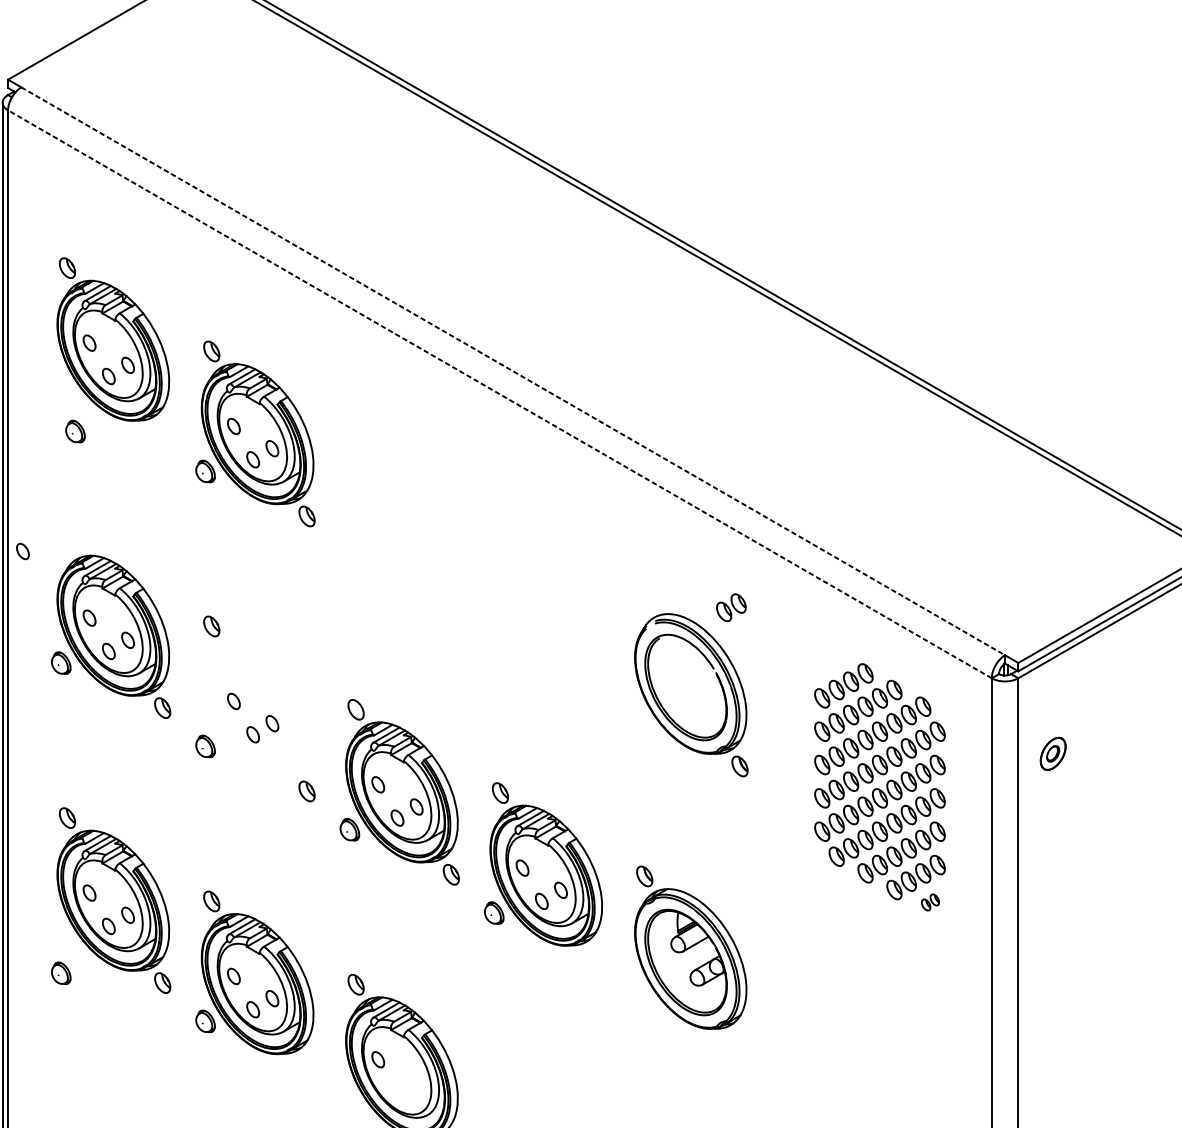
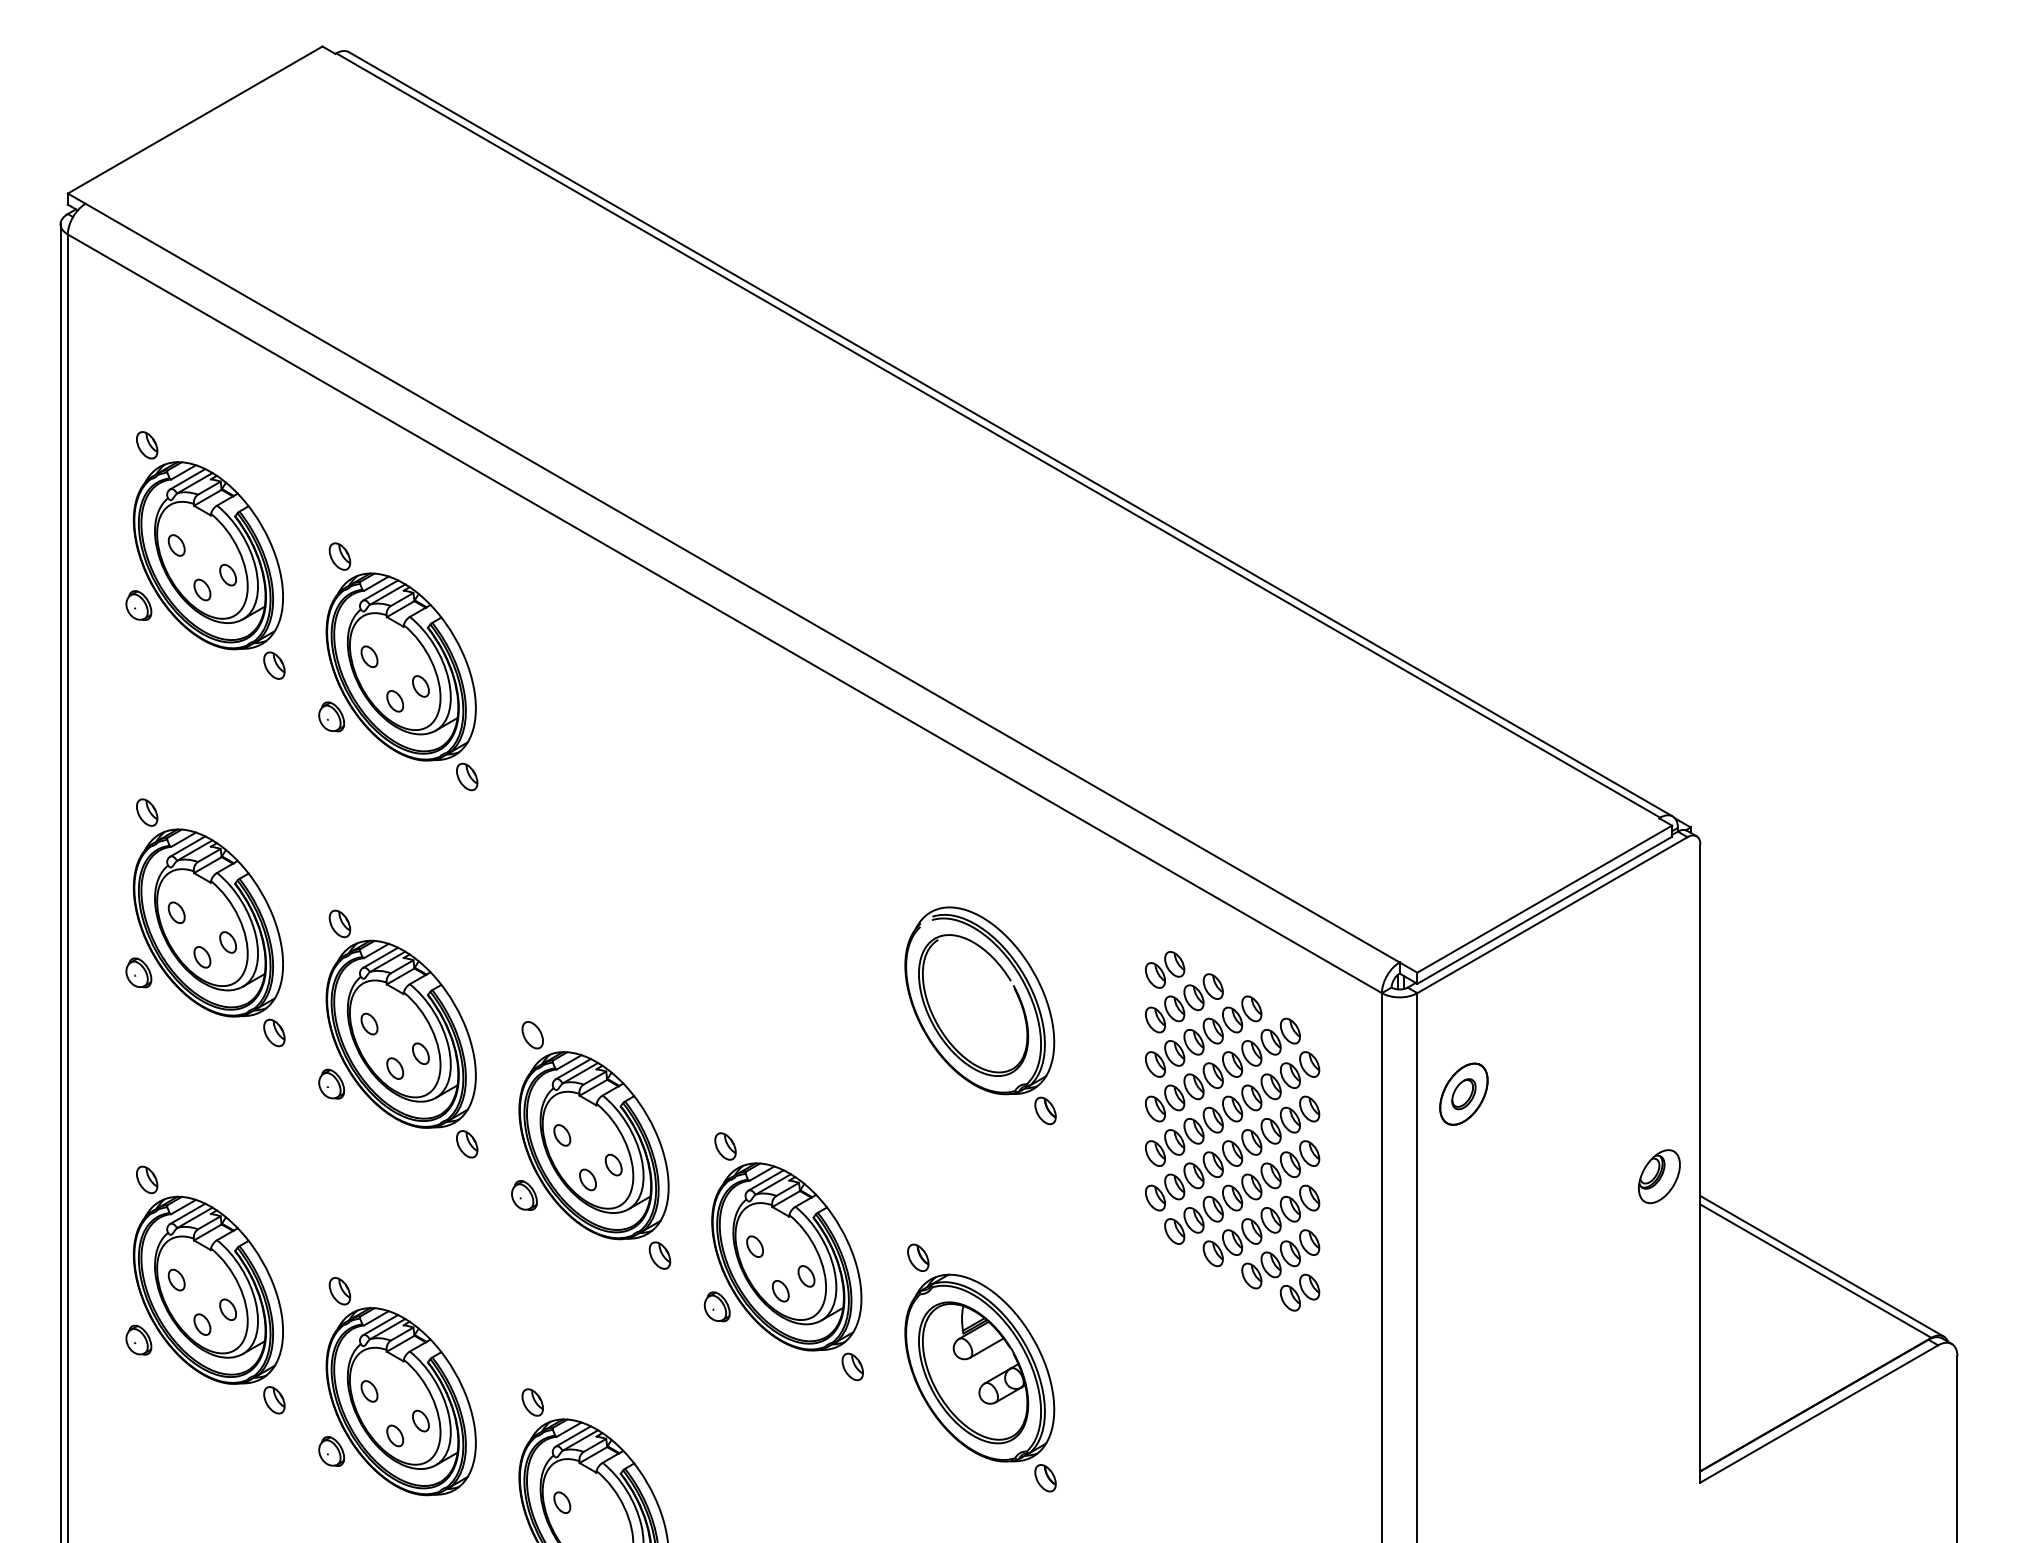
line: (513, 371) -> (742, 583), dashed -> solid
line: (499, 394) -> (724, 613), dashed -> solid
part: (75, 431) -> (138, 605), moved
part: (162, 433) -> (274, 665), added
part: (67, 543) -> (147, 812), added
part: (22, 551) -> (87, 823), removed
part: (731, 607) -> (1165, 969), moved
part: (257, 708) -> (400, 1033), added
part: (1052, 753) -> (1463, 1093), size x1.43
part: (930, 902) -> (1299, 1292), size x1.67
part: (595, 957) -> (852, 1366), added
part: (60, 972) -> (138, 1339), moved
part: (739, 1041) -> (1045, 1478), added

